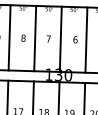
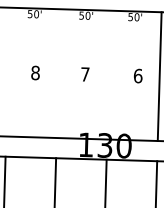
line: (9, 37) -> (7, 71), removed
line: (35, 38) -> (59, 73), removed
line: (60, 38) -> (108, 73), removed

